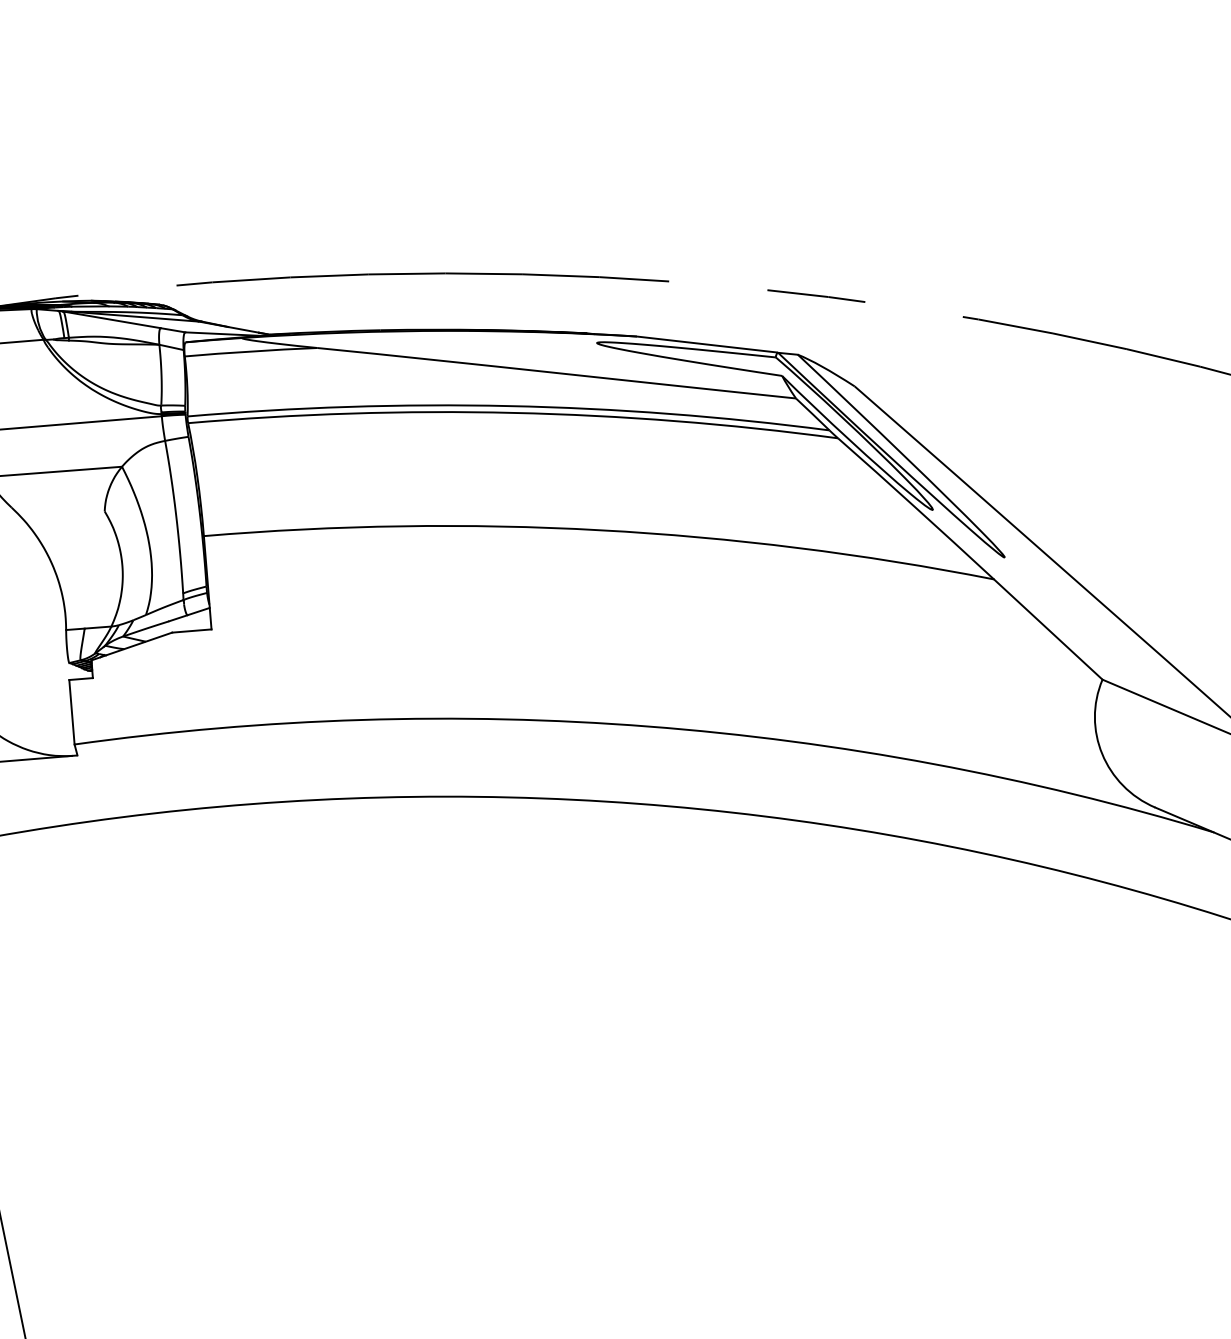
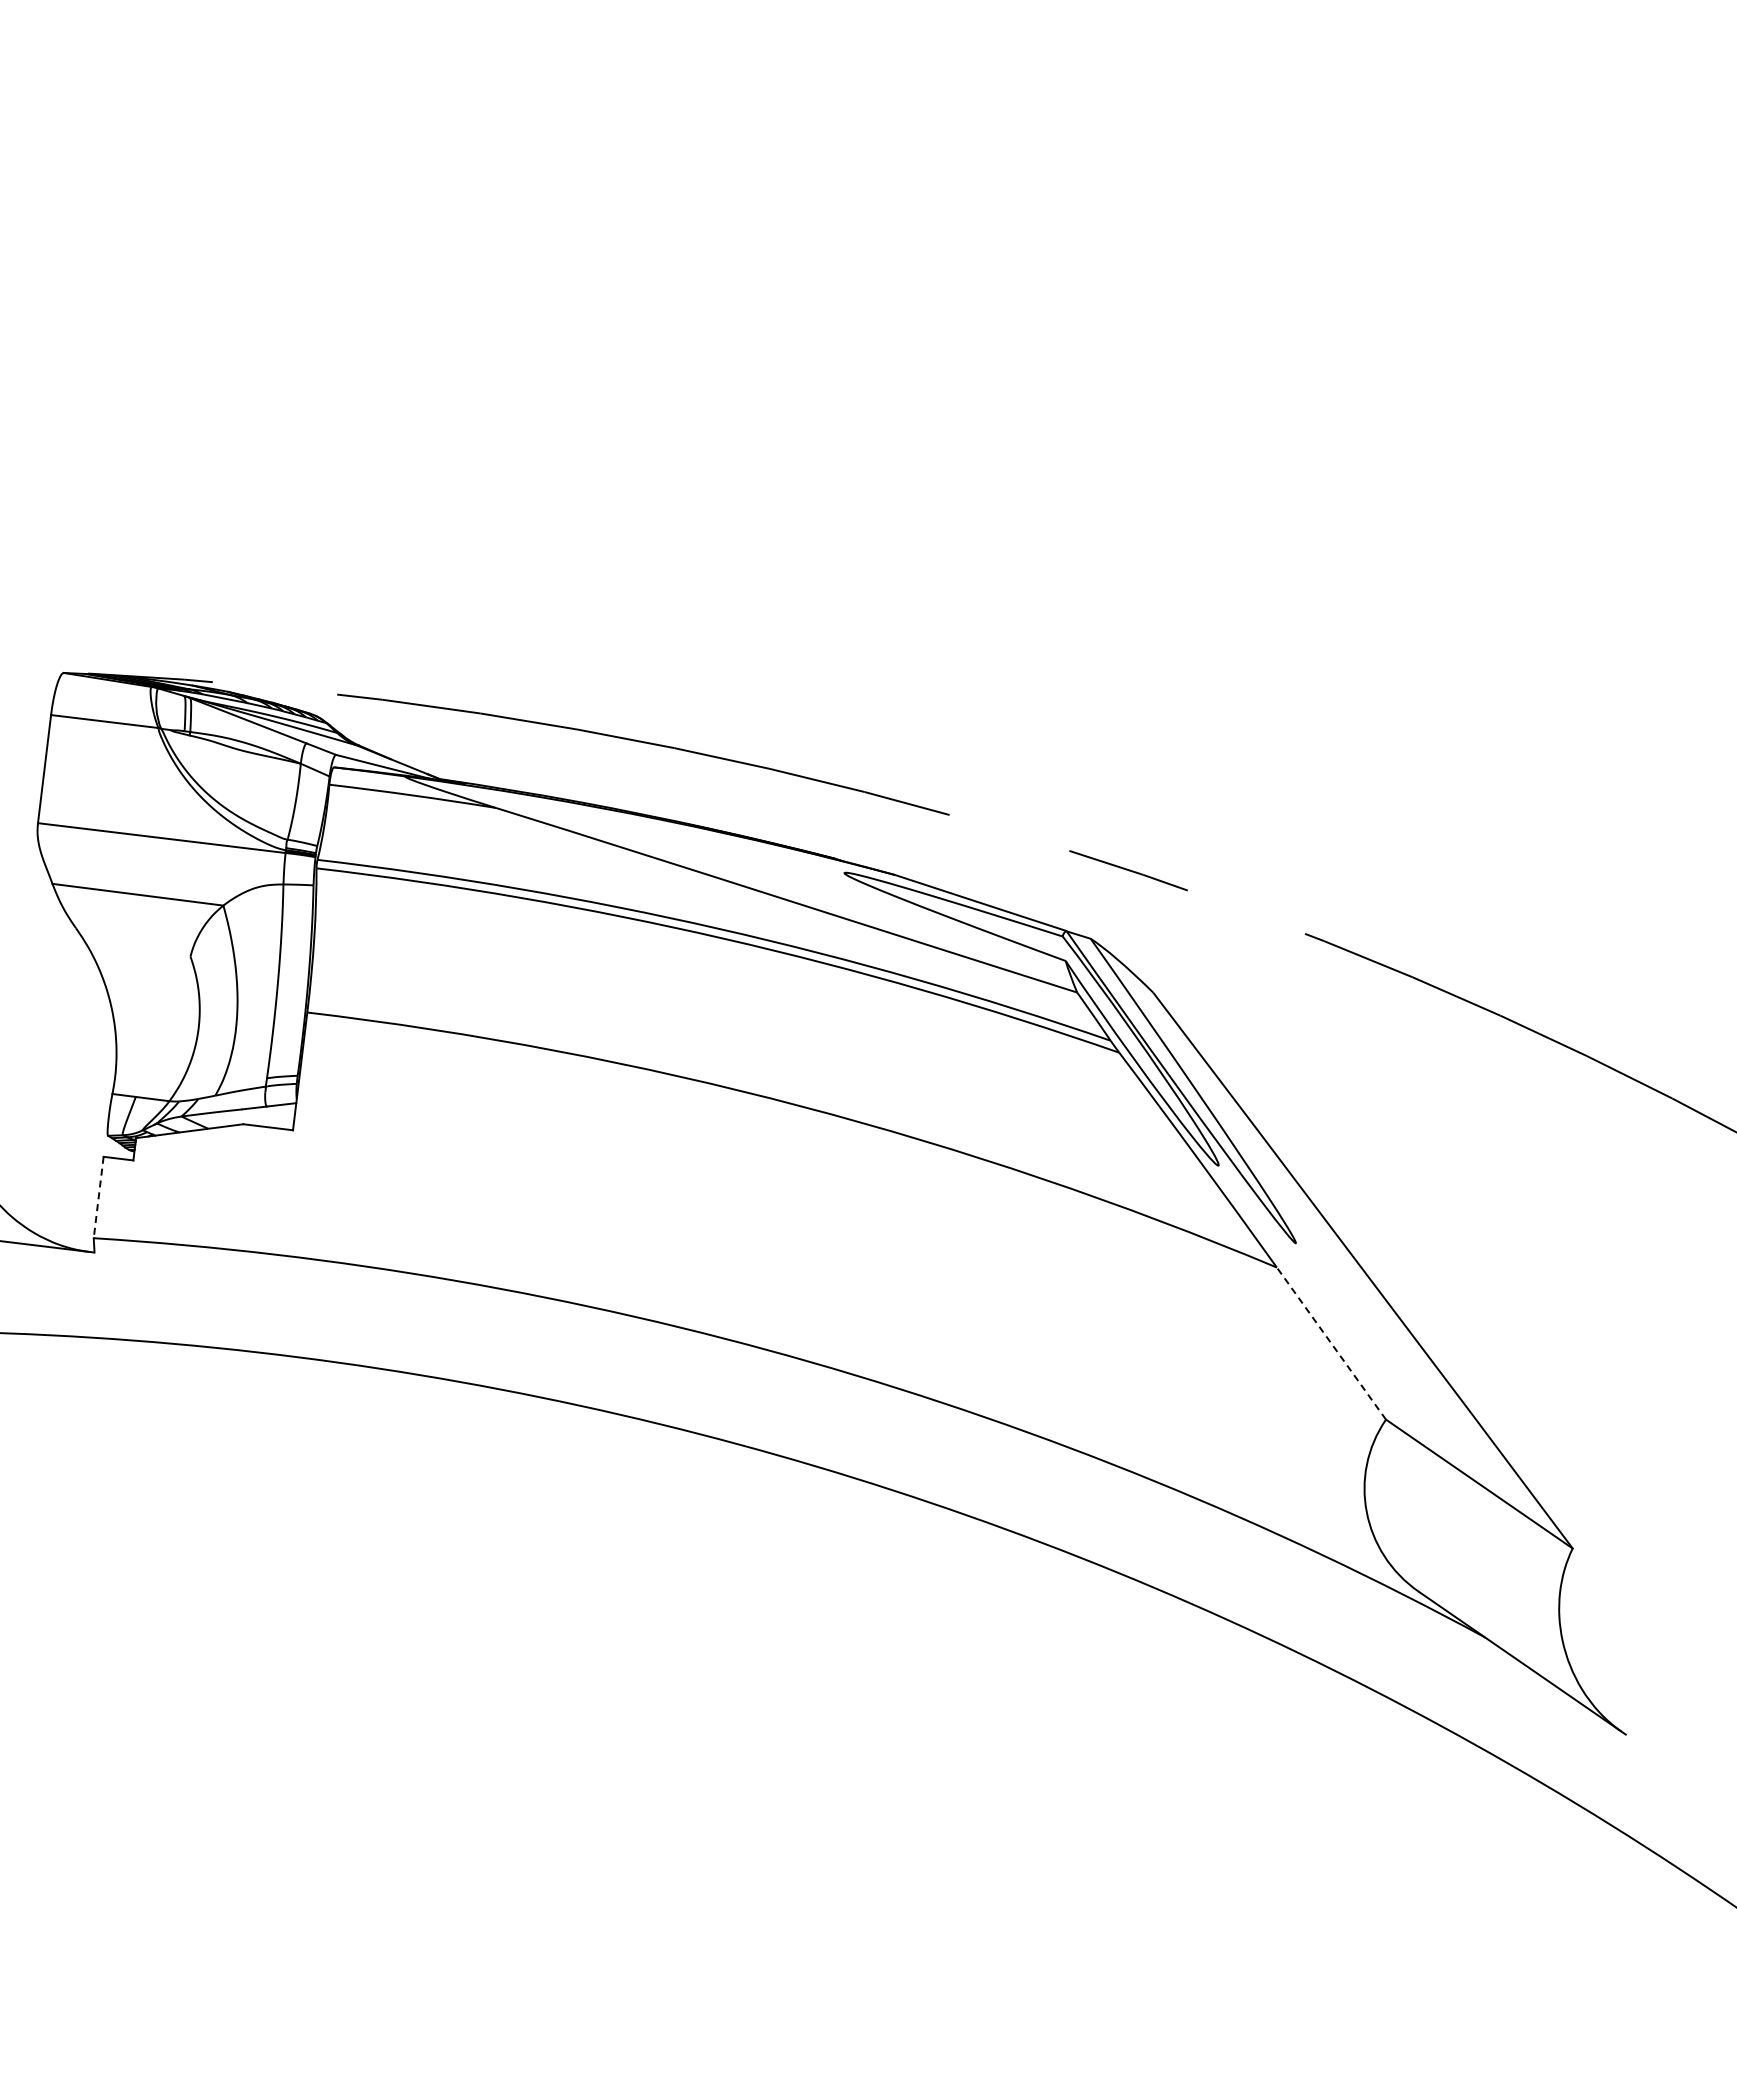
line: (1048, 629) -> (1331, 1343), solid -> dashed
line: (71, 712) -> (98, 1197), solid -> dashed

